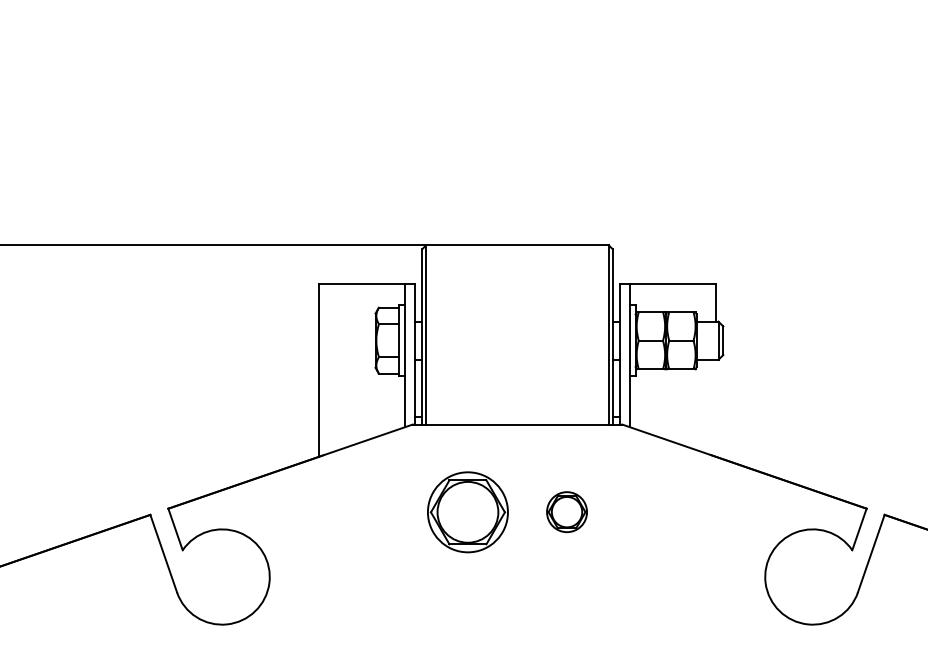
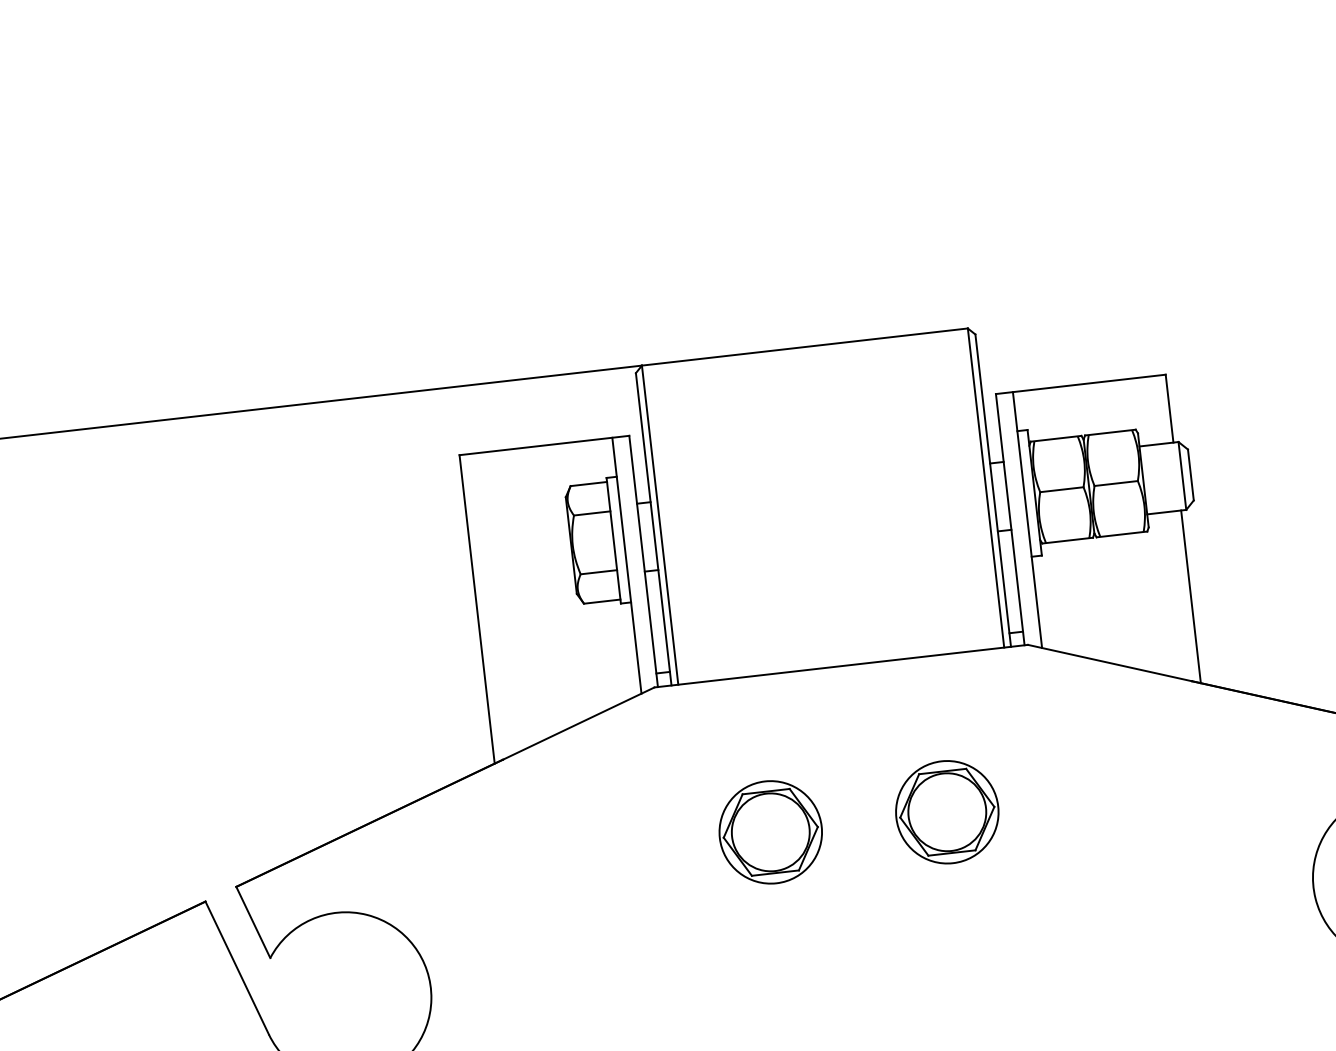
line: (715, 407) -> (1190, 595), added
part: (467, 511) -> (769, 831), size x0.71
part: (566, 511) -> (946, 811), size x1.43

